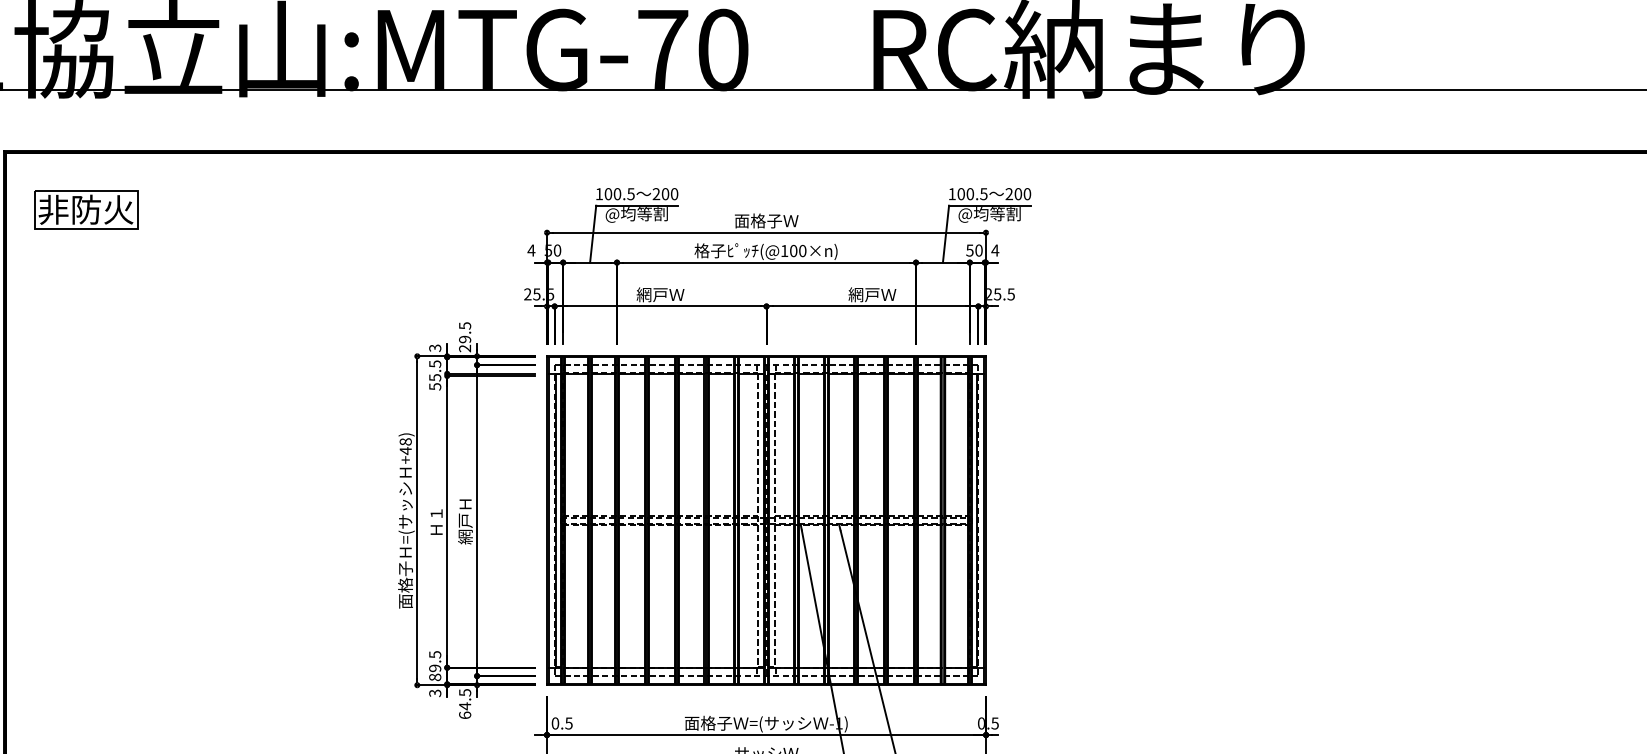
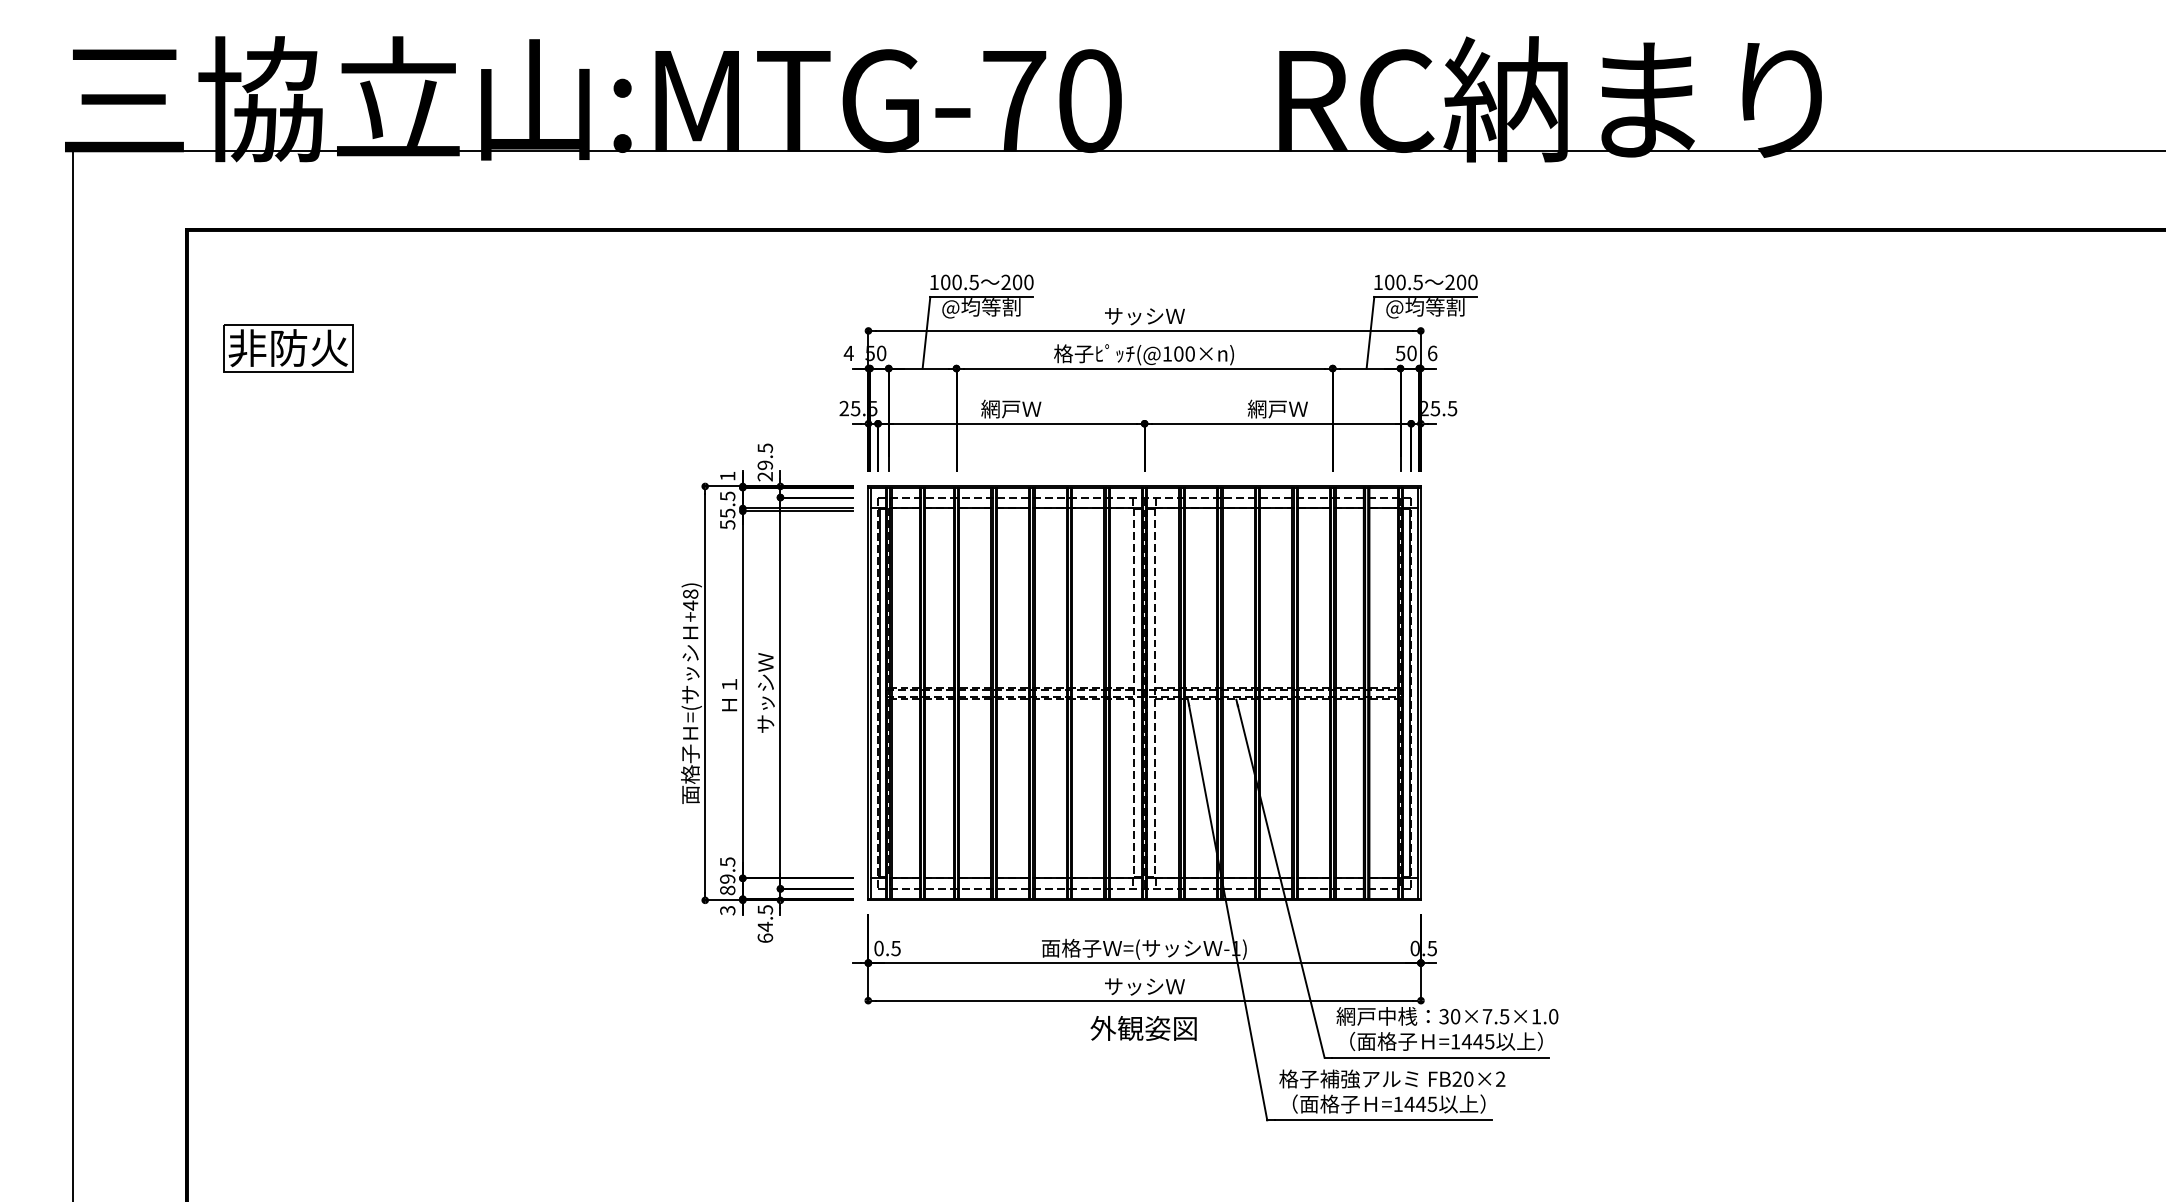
part: (86, 210) -> (288, 348), moved
text: (758, 220) -> (1134, 315), 面格子Ｗ -> サッシＷ
text: (995, 250) -> (1432, 353), 4 -> 6
text: (435, 348) -> (727, 476), 3 -> 1
text: (465, 520) -> (765, 692), 網戸Ｈ -> サッシＷ

